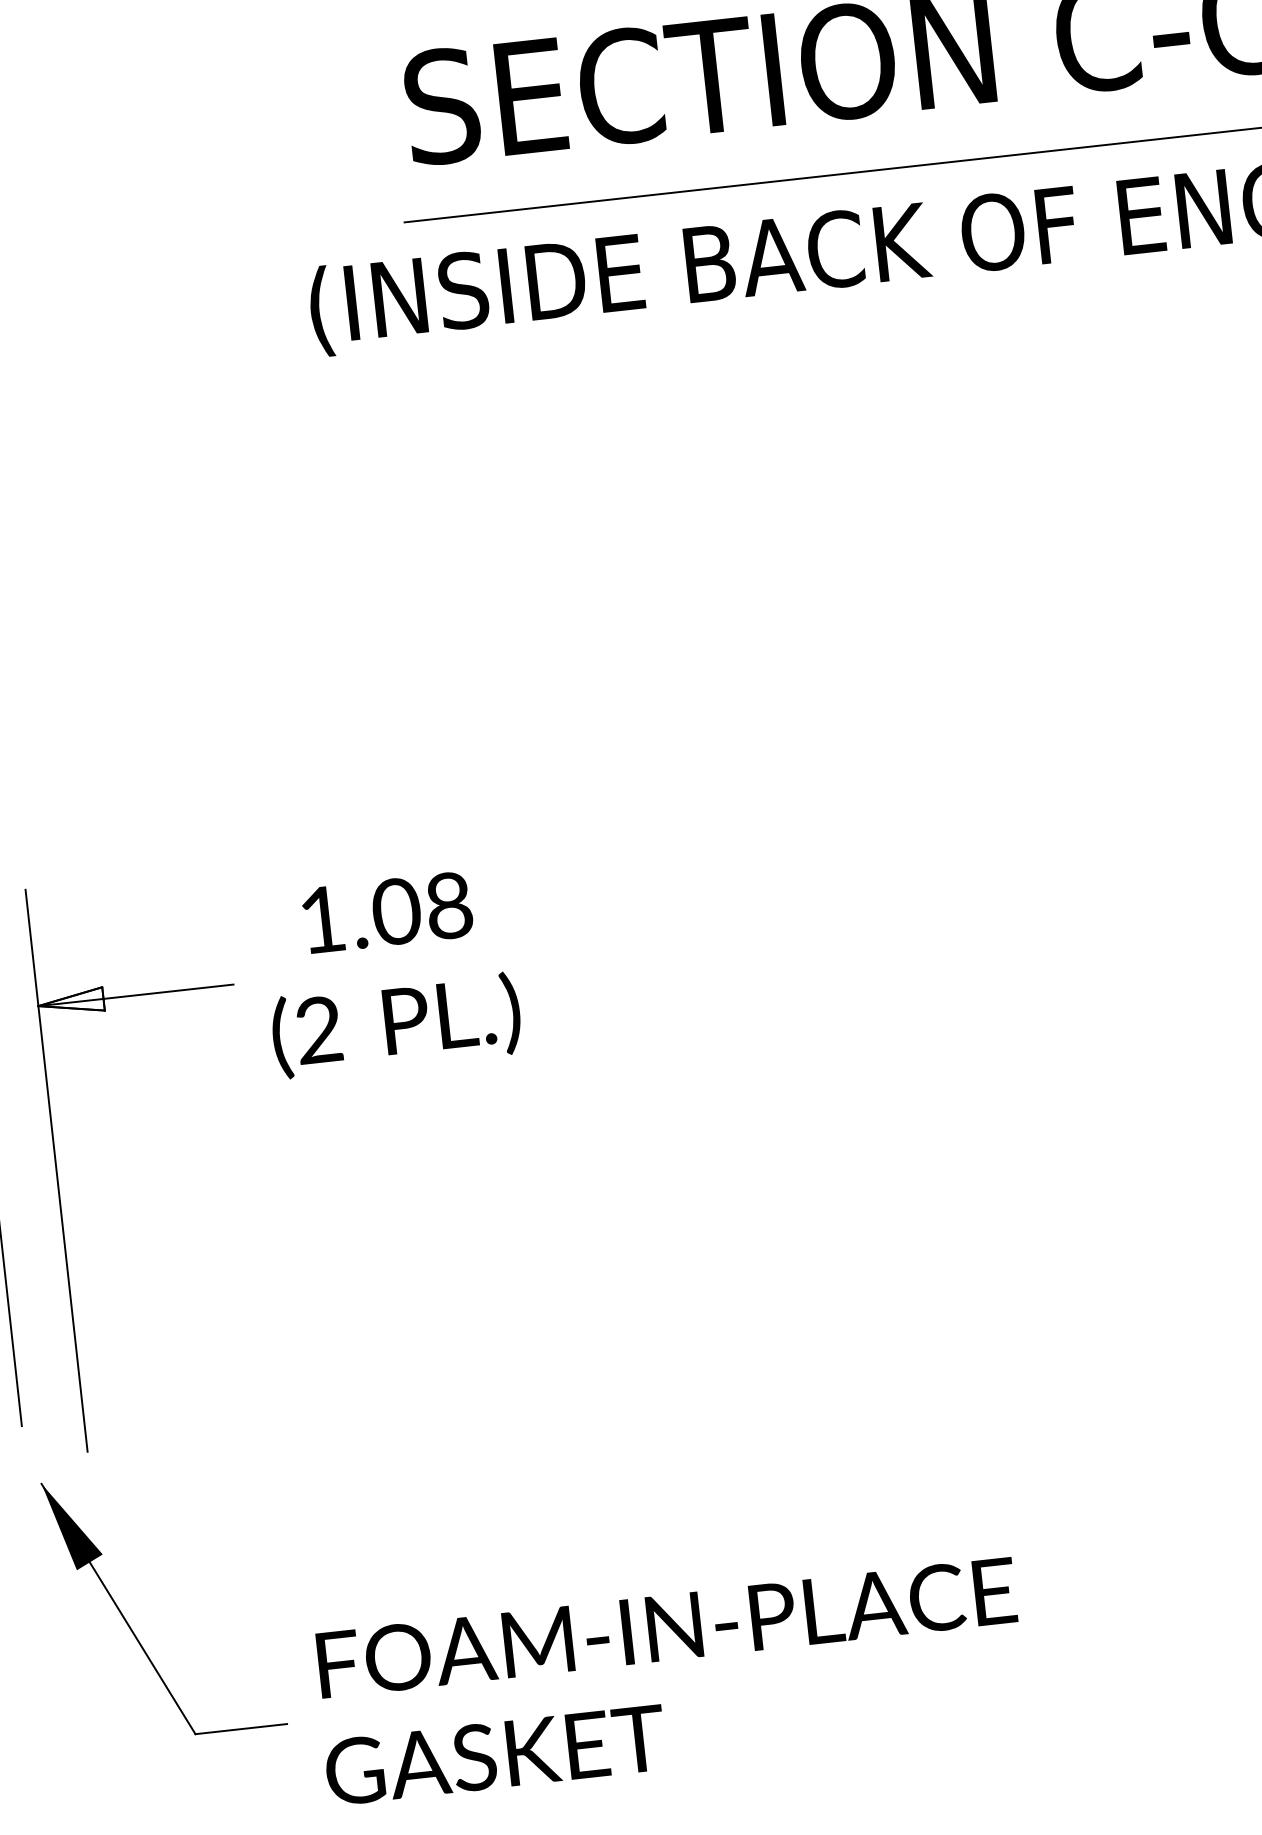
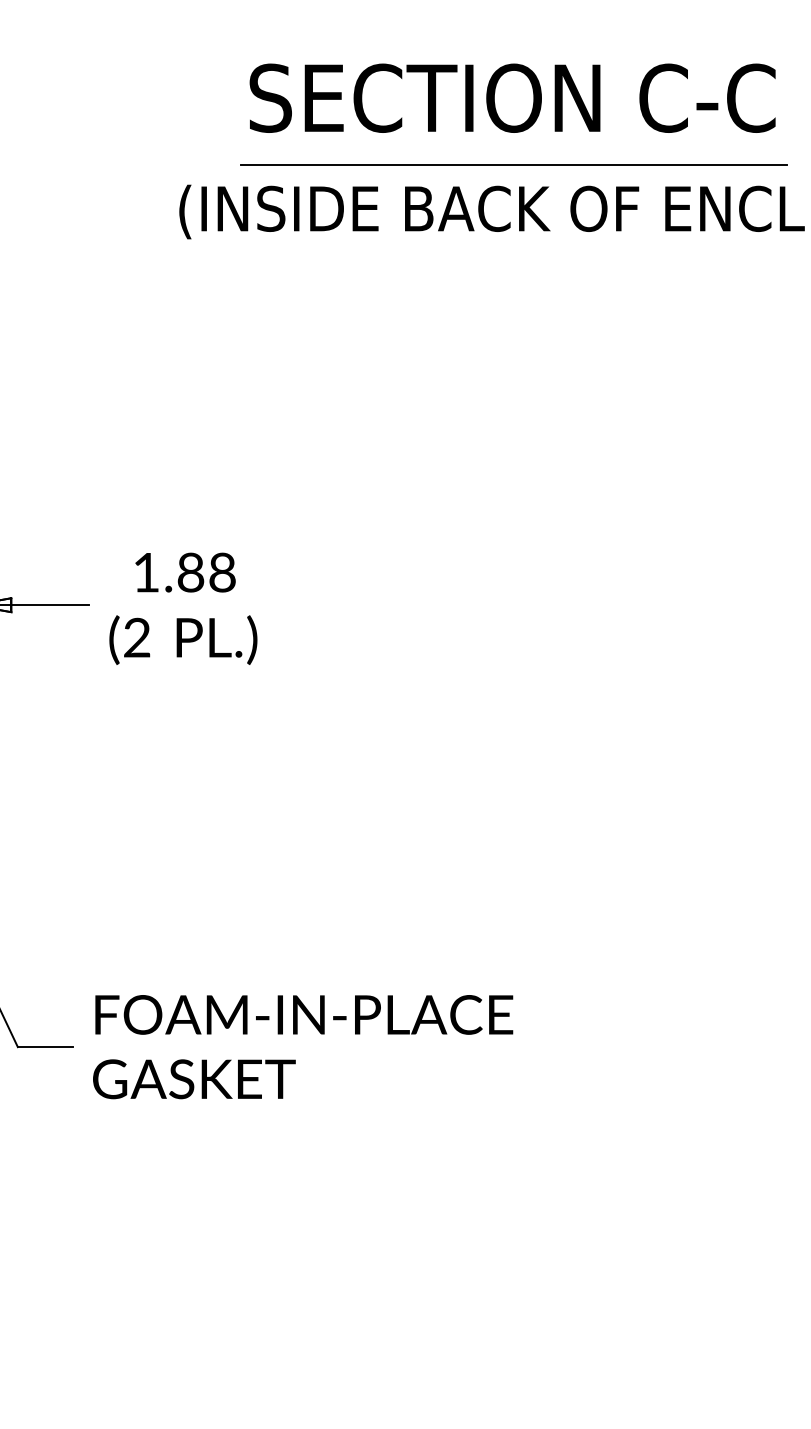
text: (396, 913) -> (190, 573), 1.08 -> 1.88

